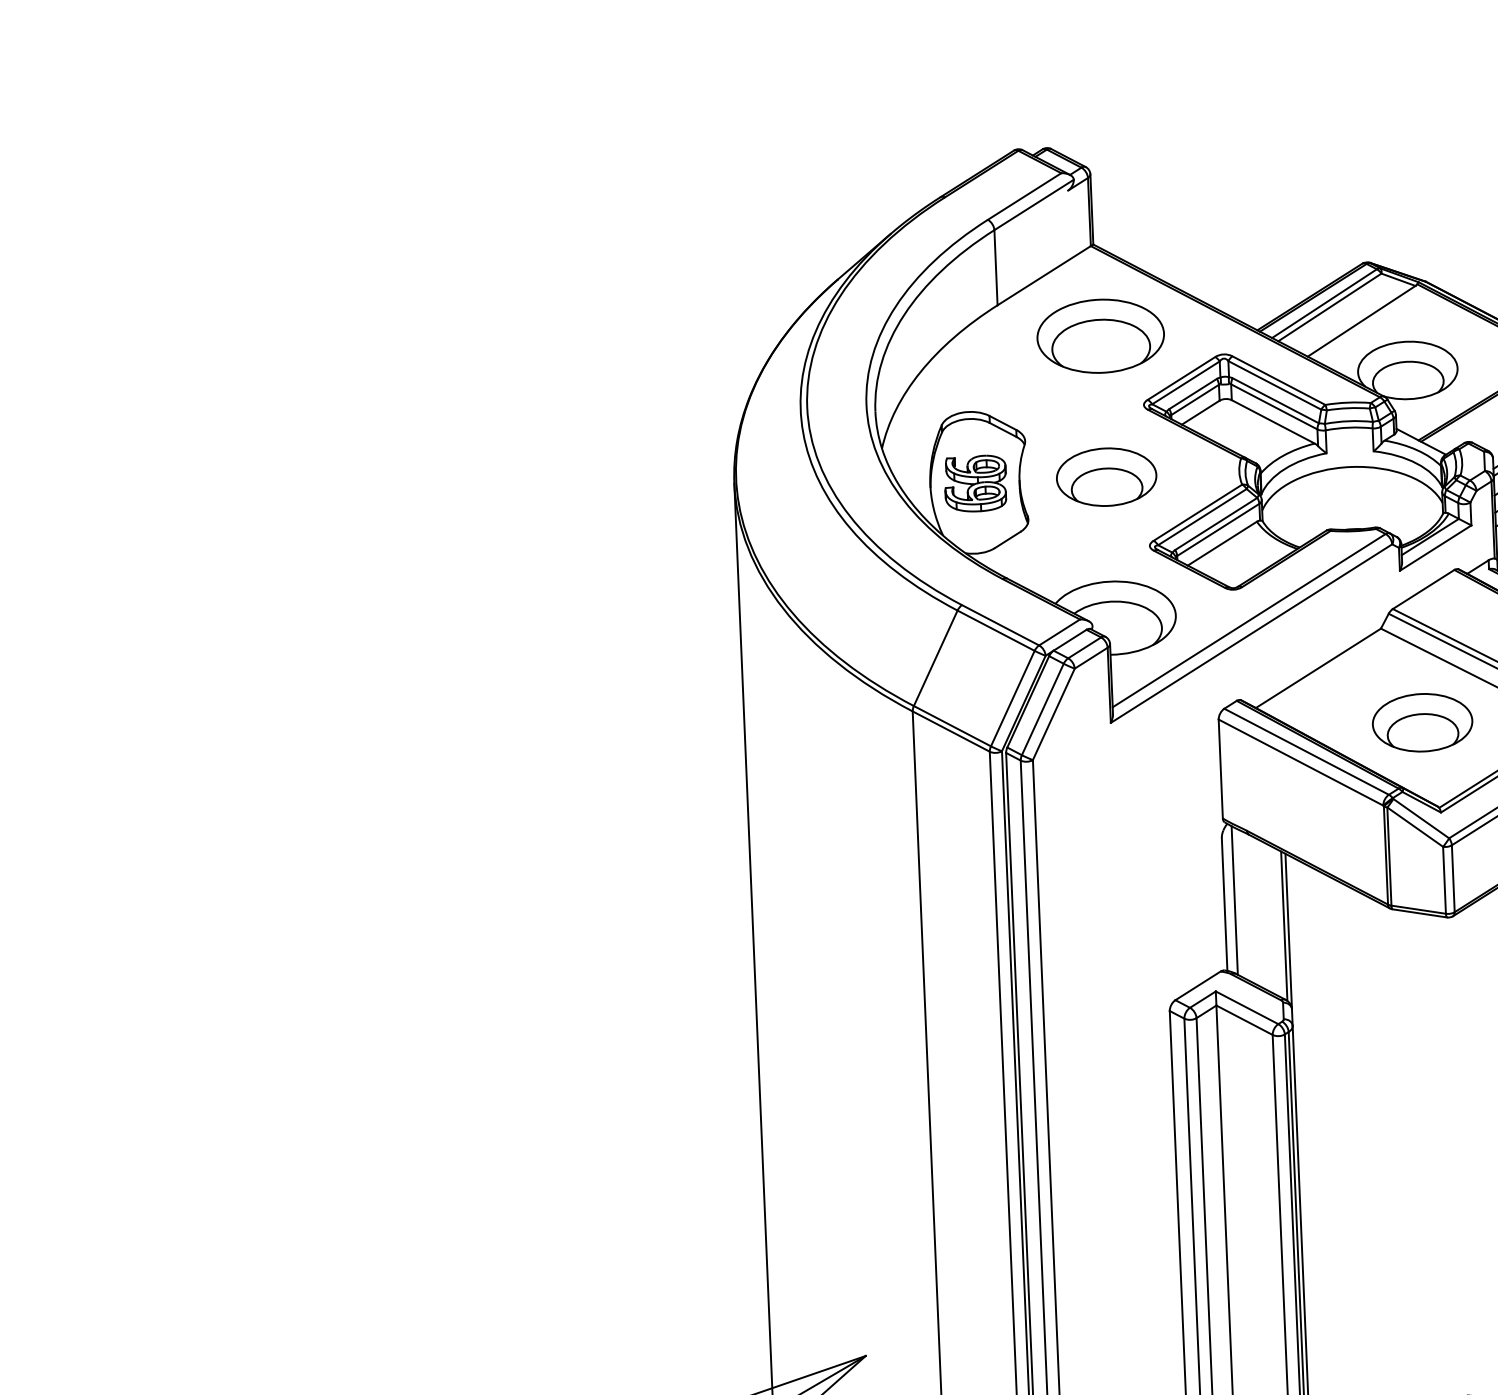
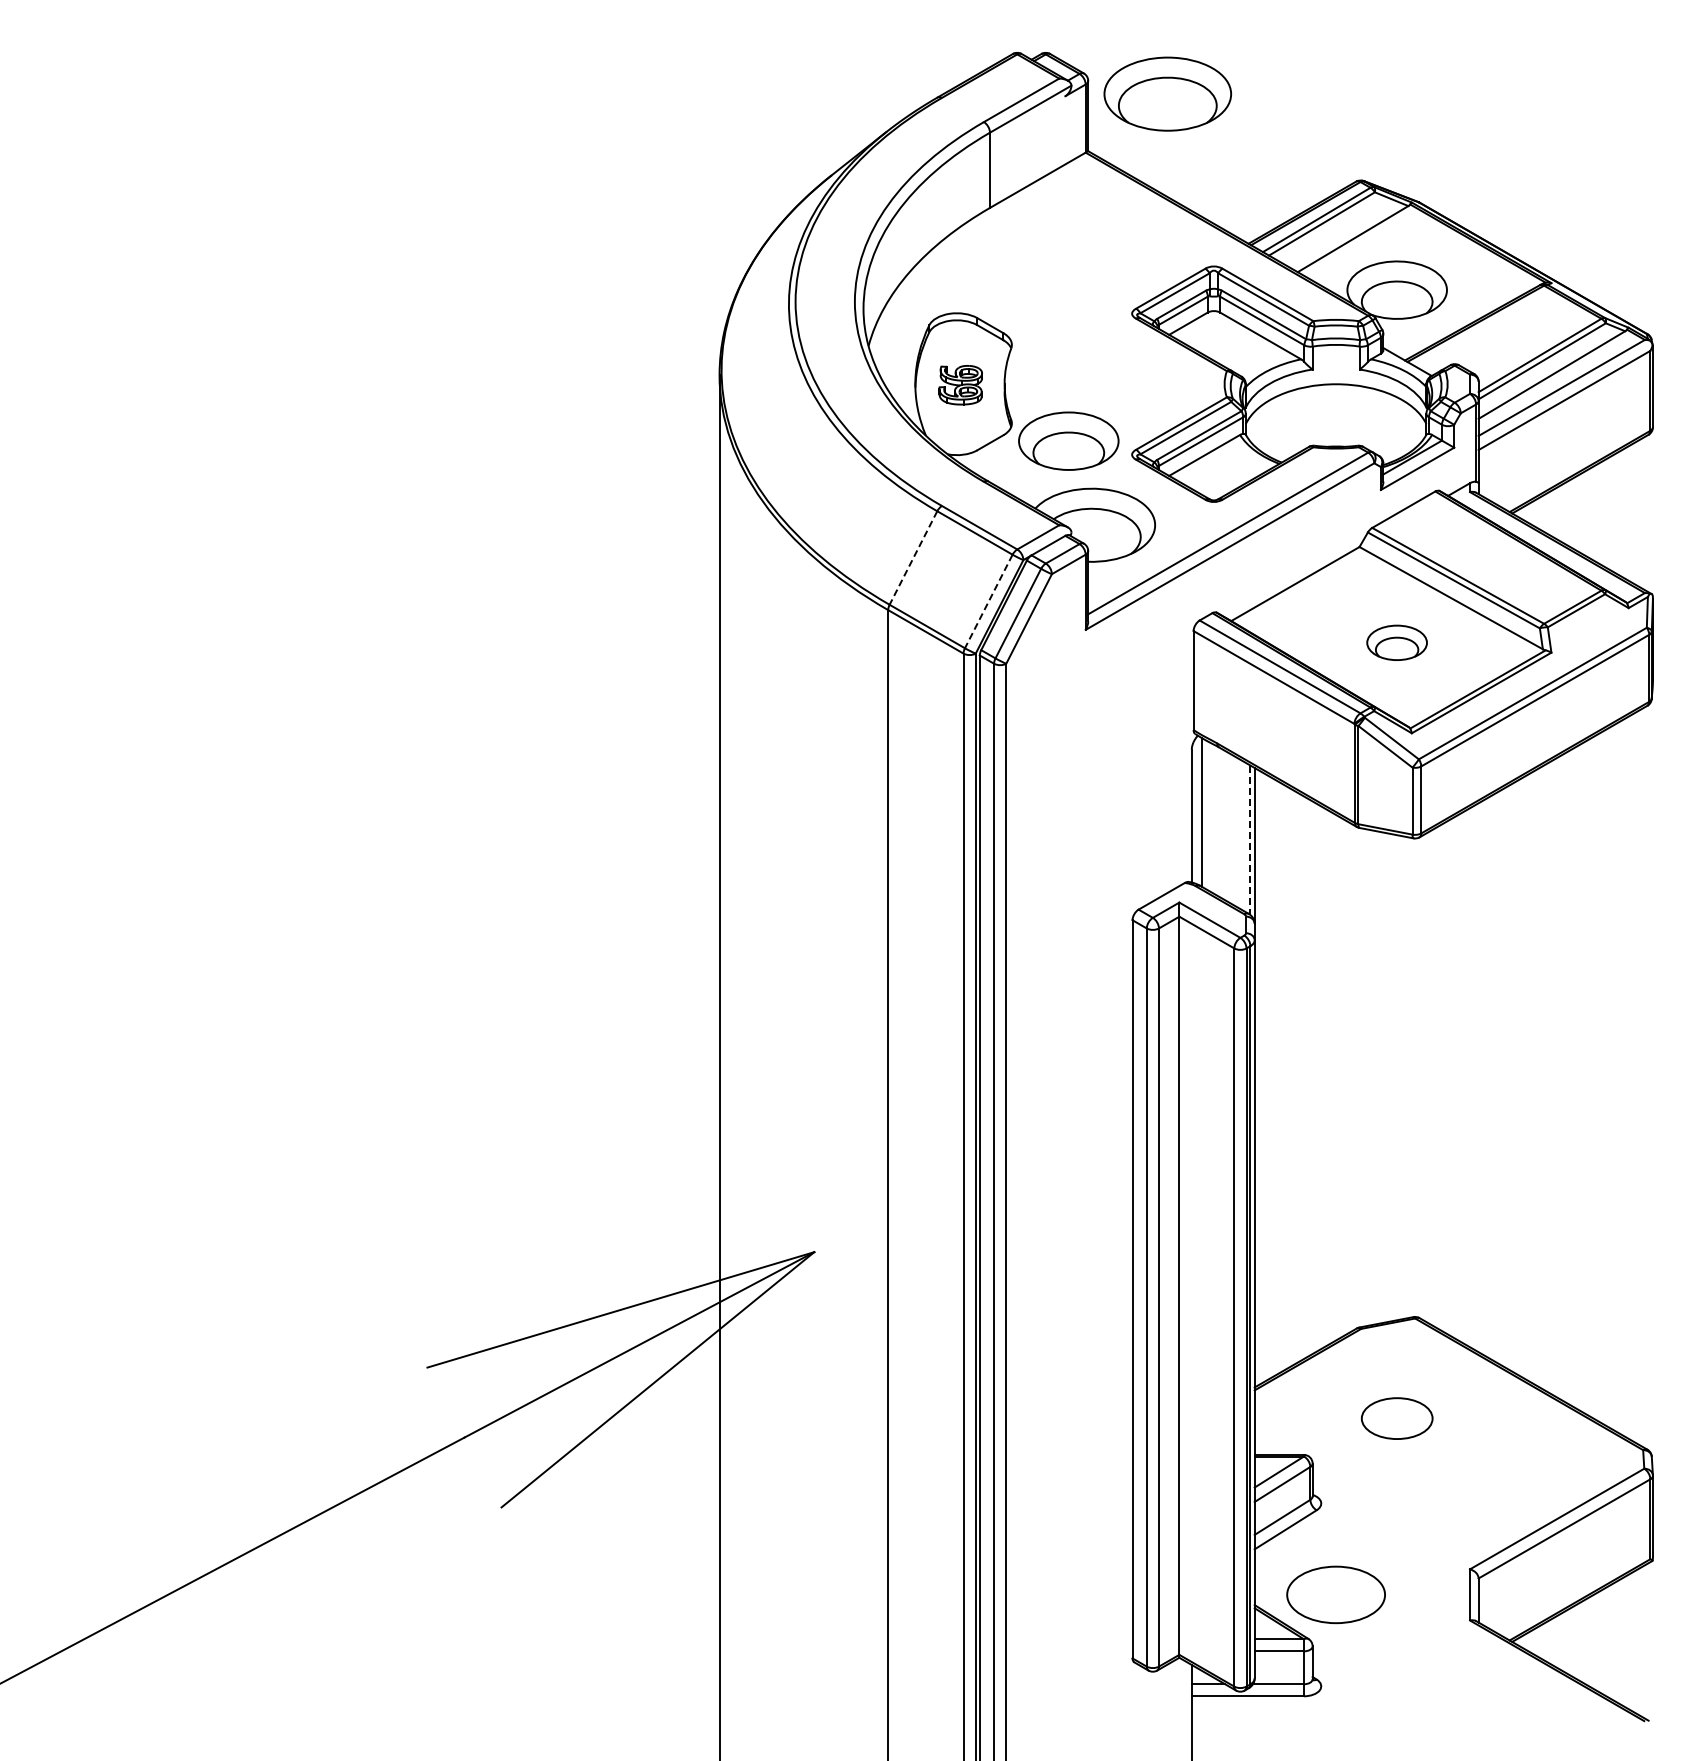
part: (1100, 335) -> (1167, 93), moved
part: (1106, 476) -> (1068, 440), moved
part: (975, 482) -> (960, 384), size x0.7
line: (935, 658) -> (913, 558), solid -> dashed
line: (1012, 698) -> (988, 601), solid -> dashed
part: (1421, 722) -> (1396, 642), size x0.6
line: (1284, 926) -> (1250, 840), solid -> dashed

